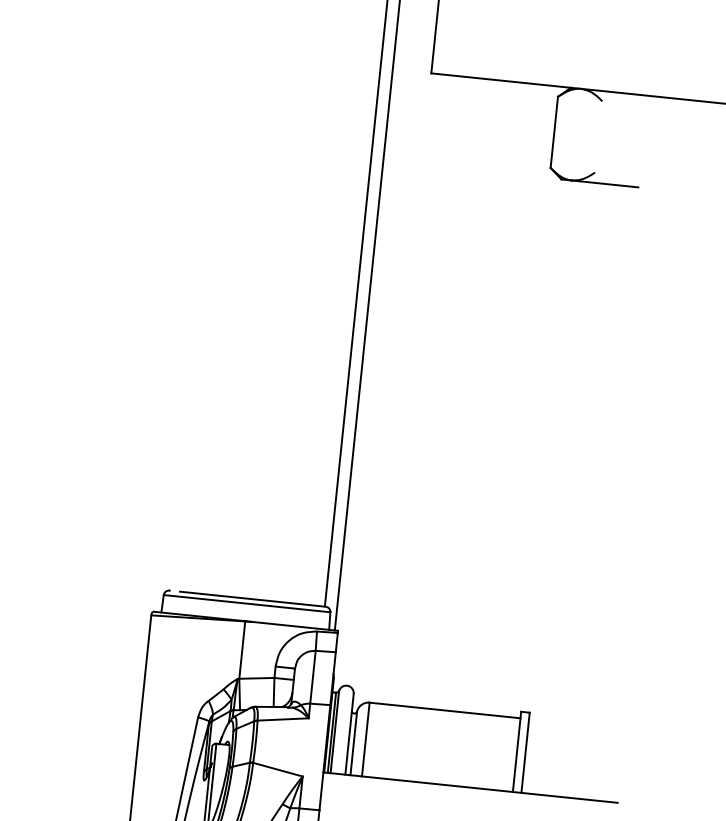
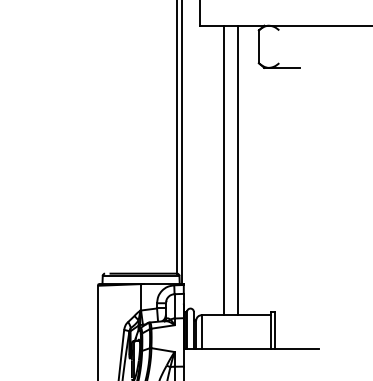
line: (449, 393) -> (223, 170), added
line: (482, 396) -> (238, 170), added

